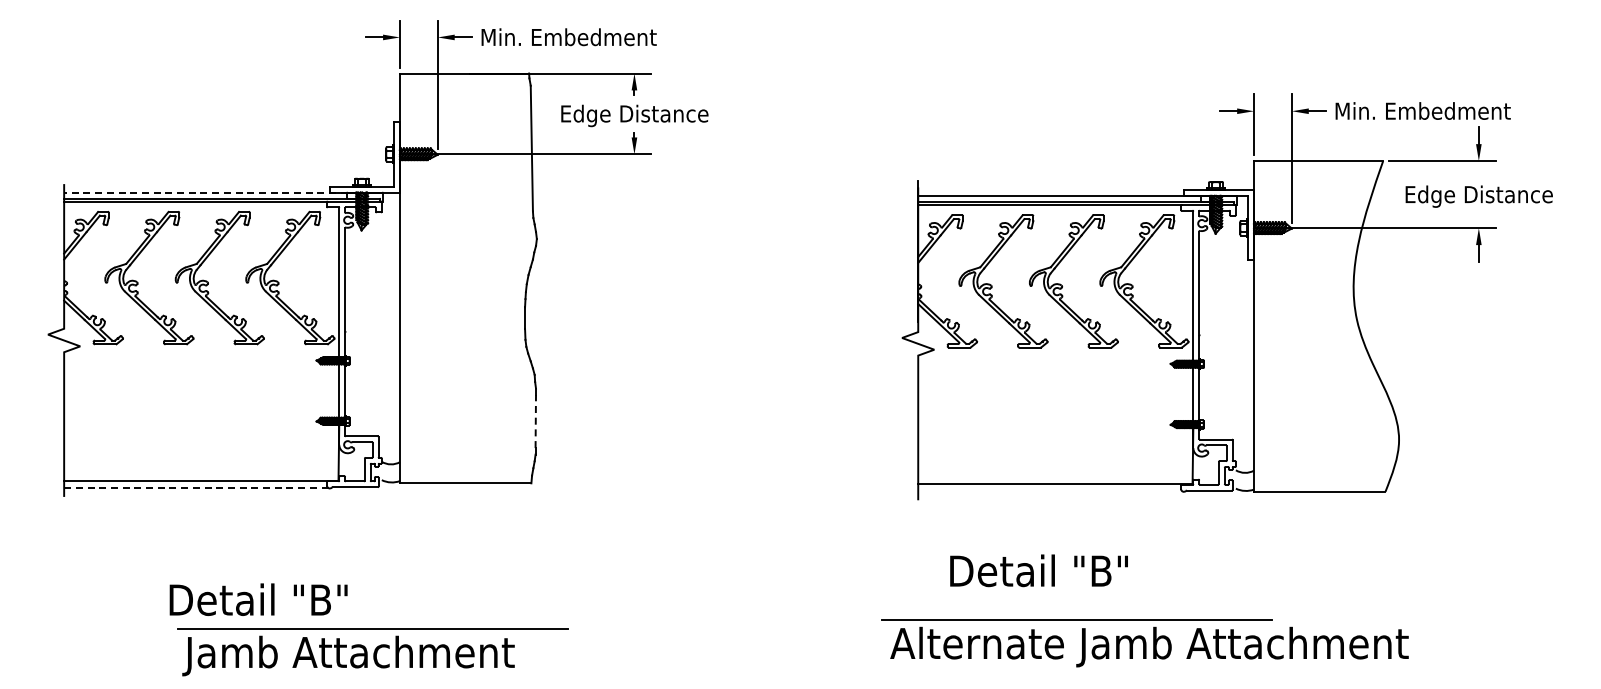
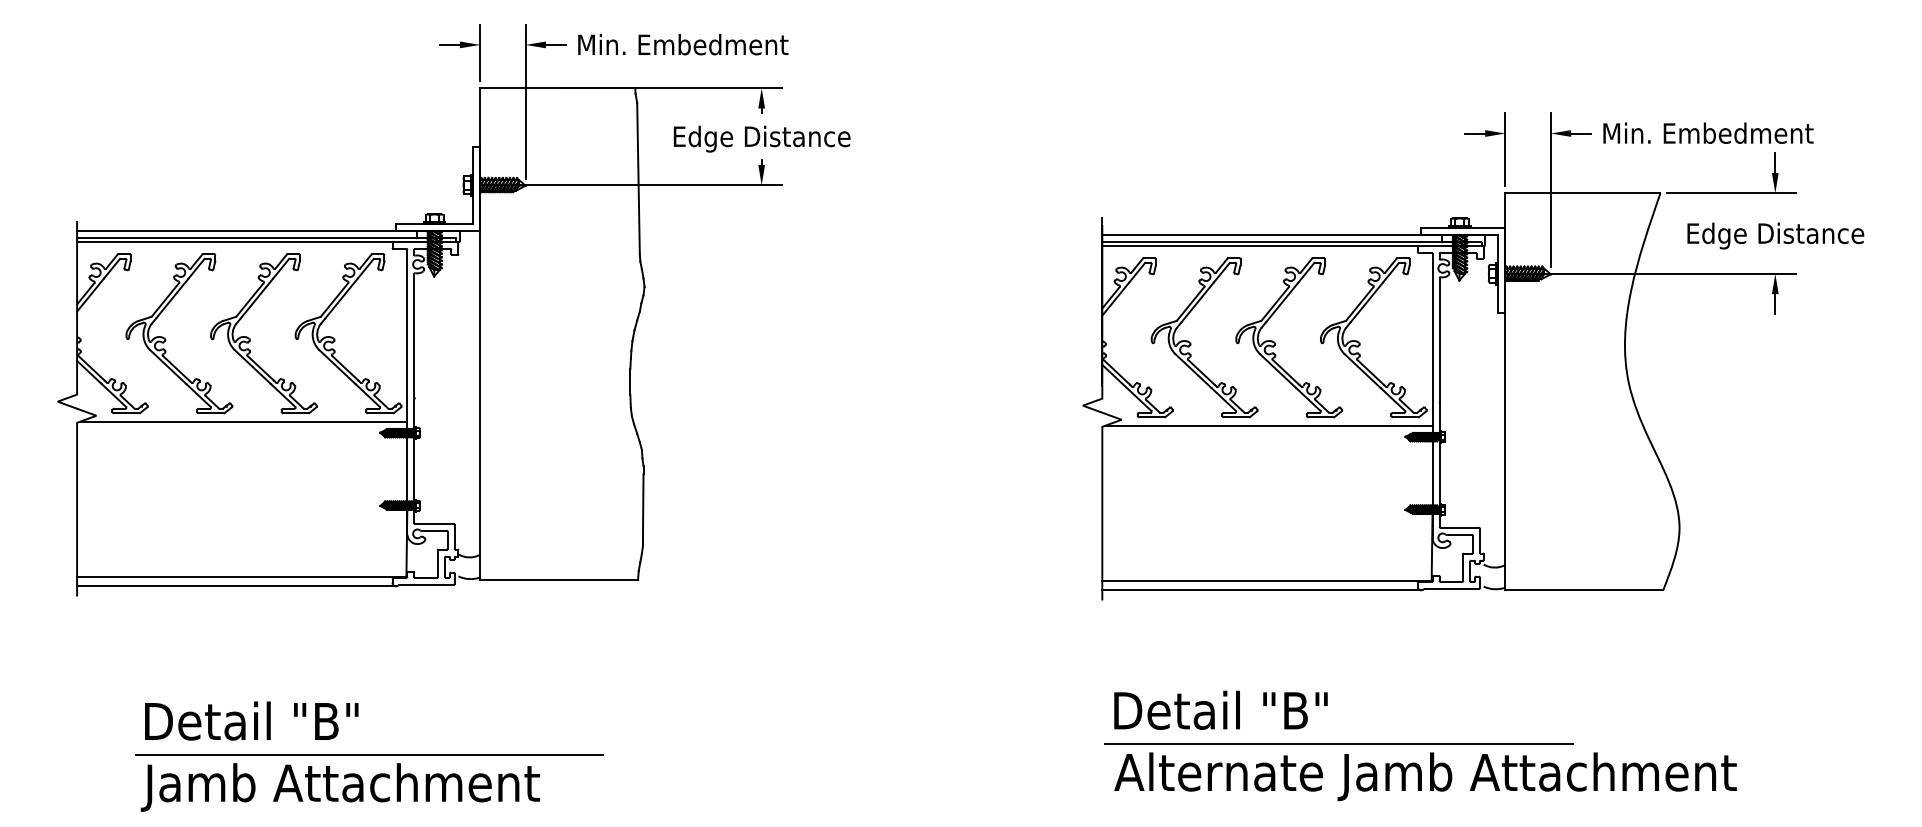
line: (211, 192) -> (253, 231), dashed -> solid
line: (202, 351) -> (243, 421), added
line: (1057, 354) -> (1269, 425), added
line: (535, 421) -> (642, 505), dashed -> solid
line: (197, 488) -> (237, 586), dashed -> solid
line: (1050, 491) -> (1261, 589), added
text: (1038, 570) -> (1220, 709), moved
text: (258, 599) -> (251, 720), moved
part: (1144, 643) -> (1419, 772), moved
part: (372, 652) -> (369, 783), moved

